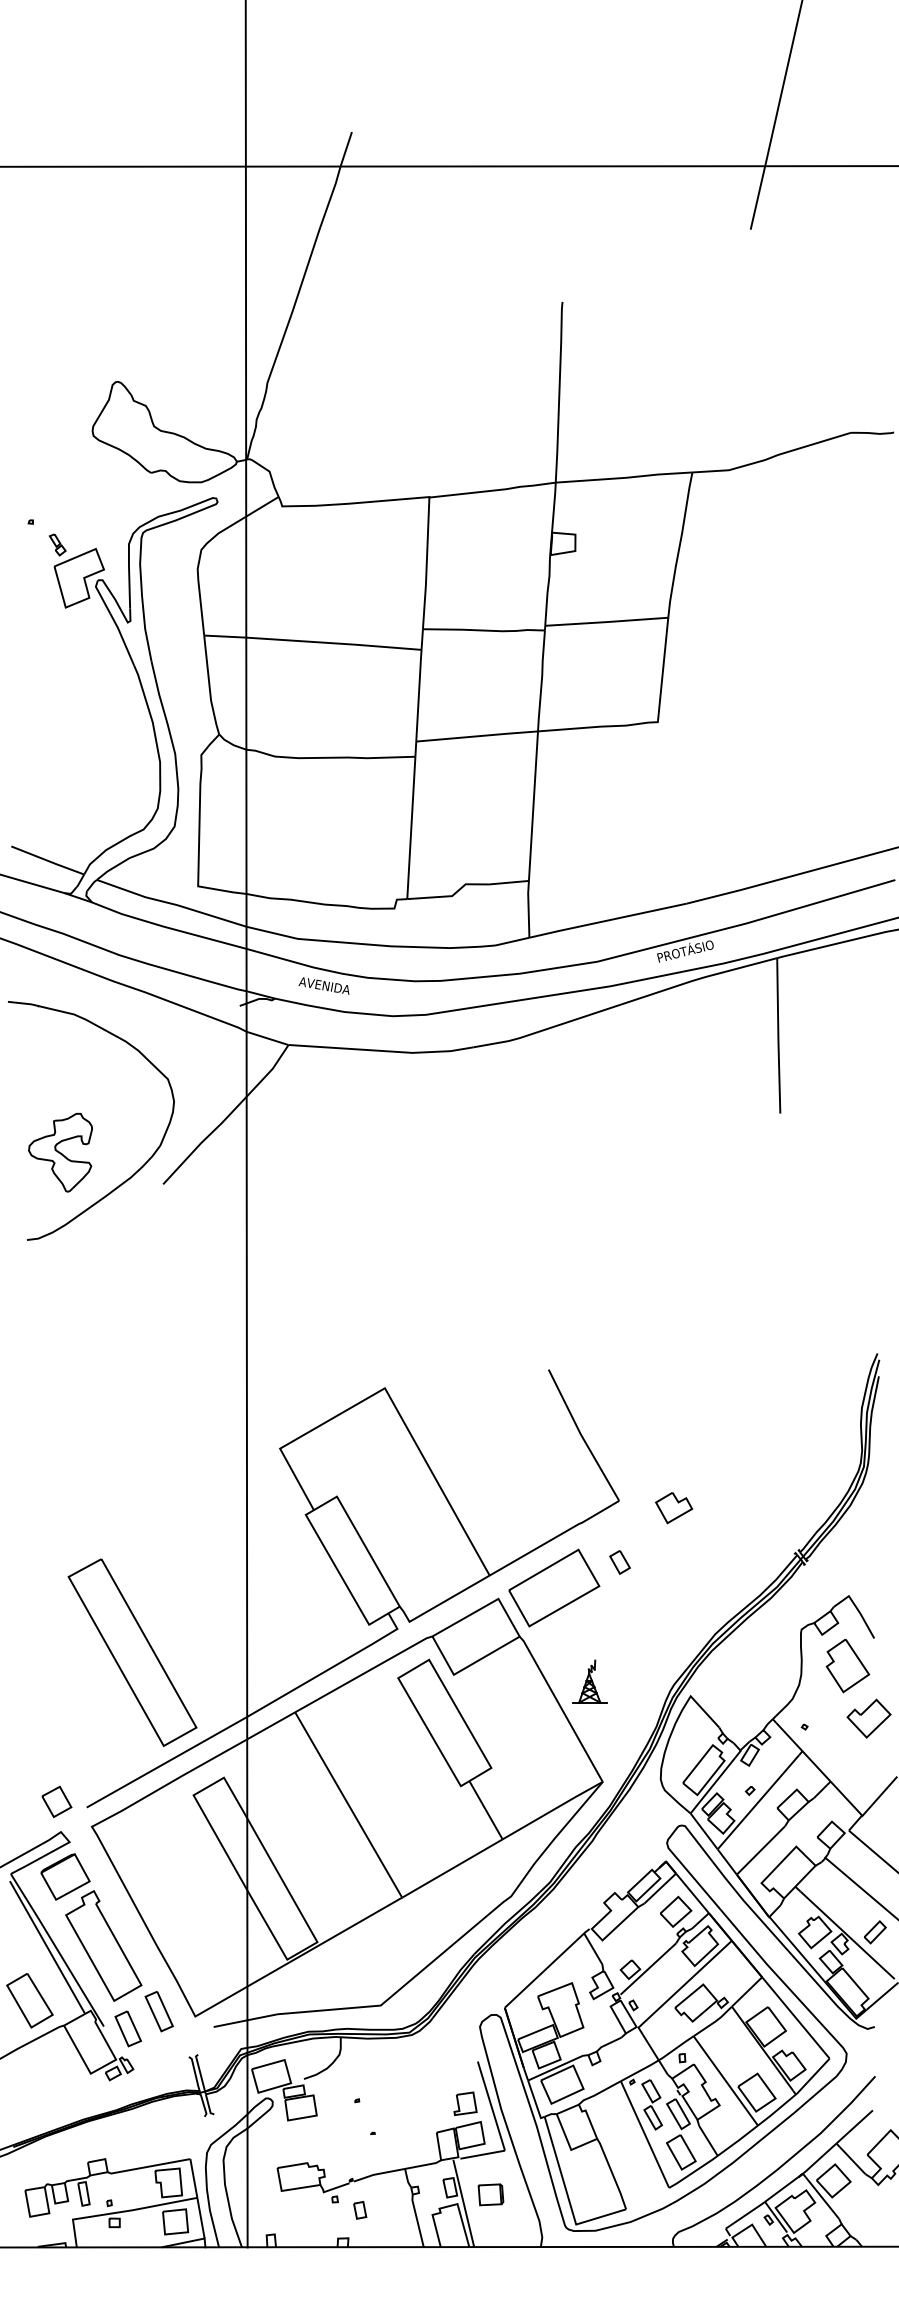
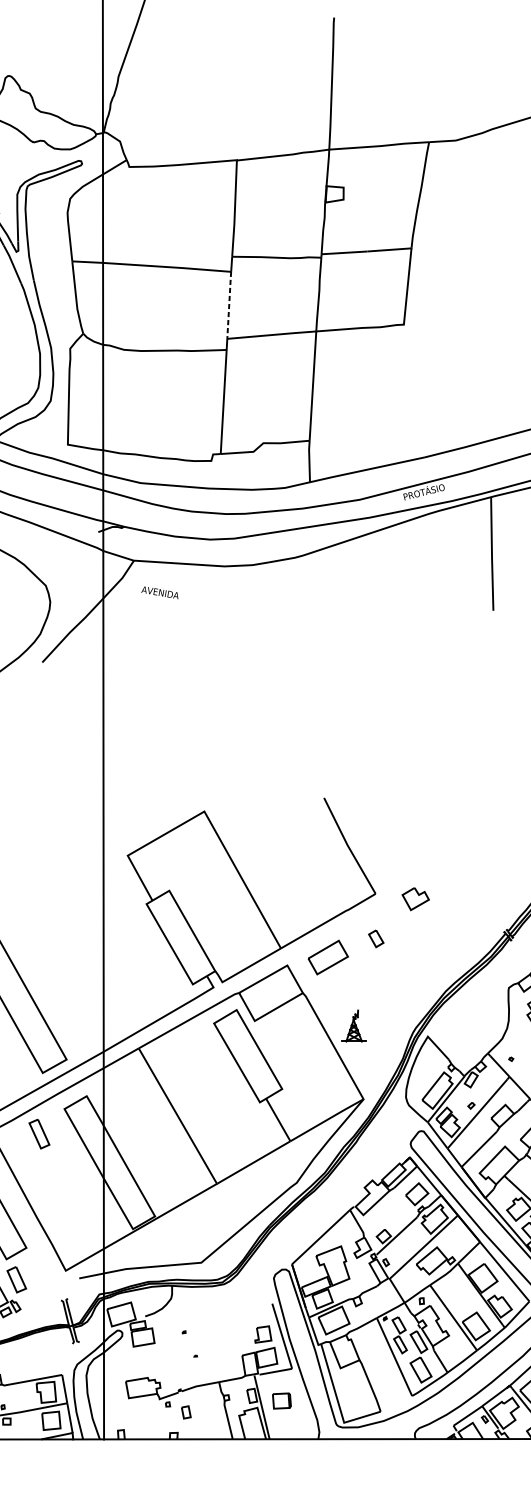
line: (418, 695) -> (228, 305), solid -> dashed
text: (323, 985) -> (159, 592), moved
part: (554, 1587) -> (328, 957), size x0.6
part: (158, 2011) -> (38, 1134), moved

